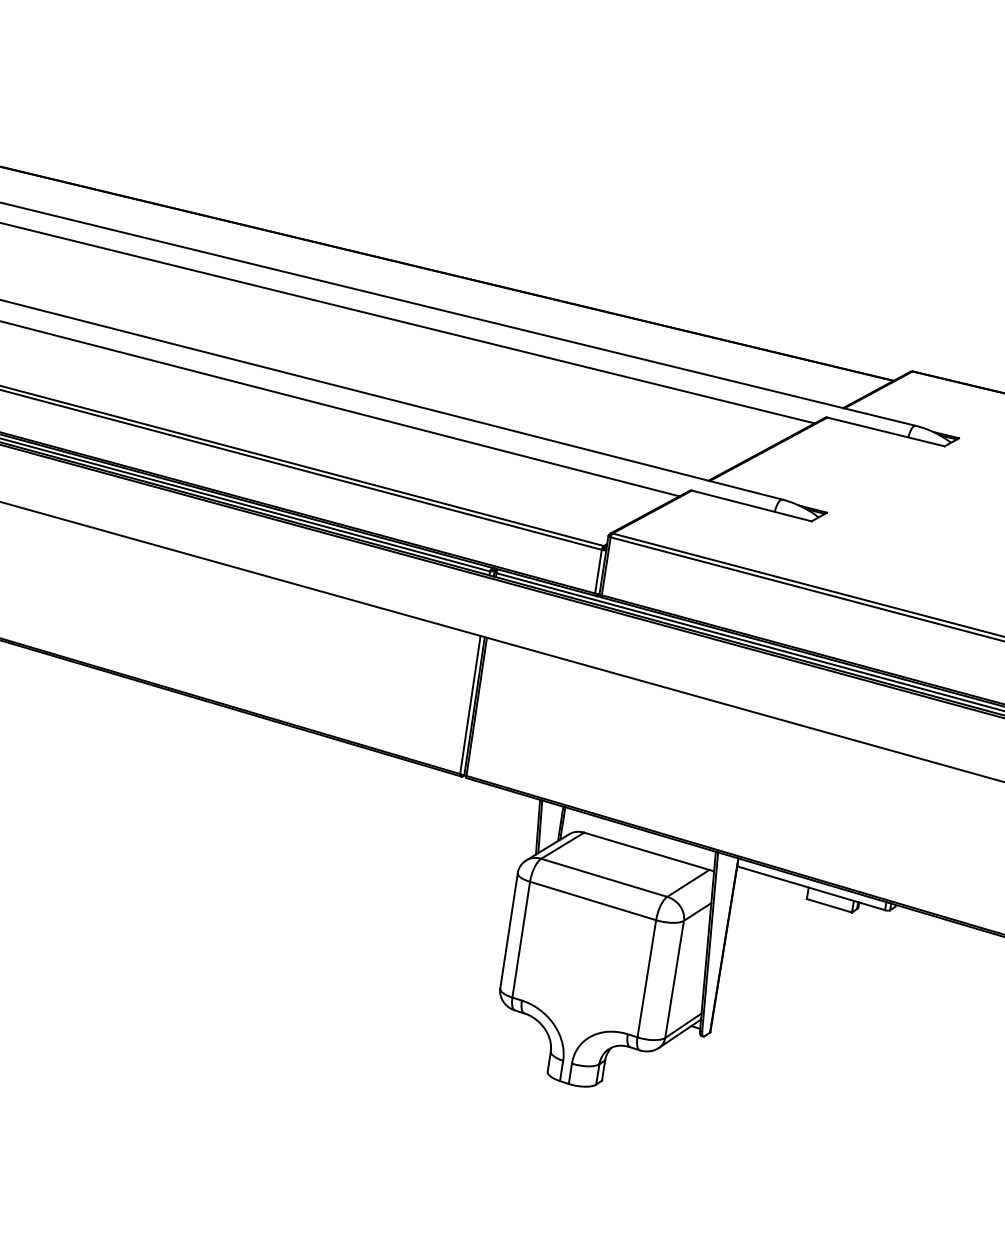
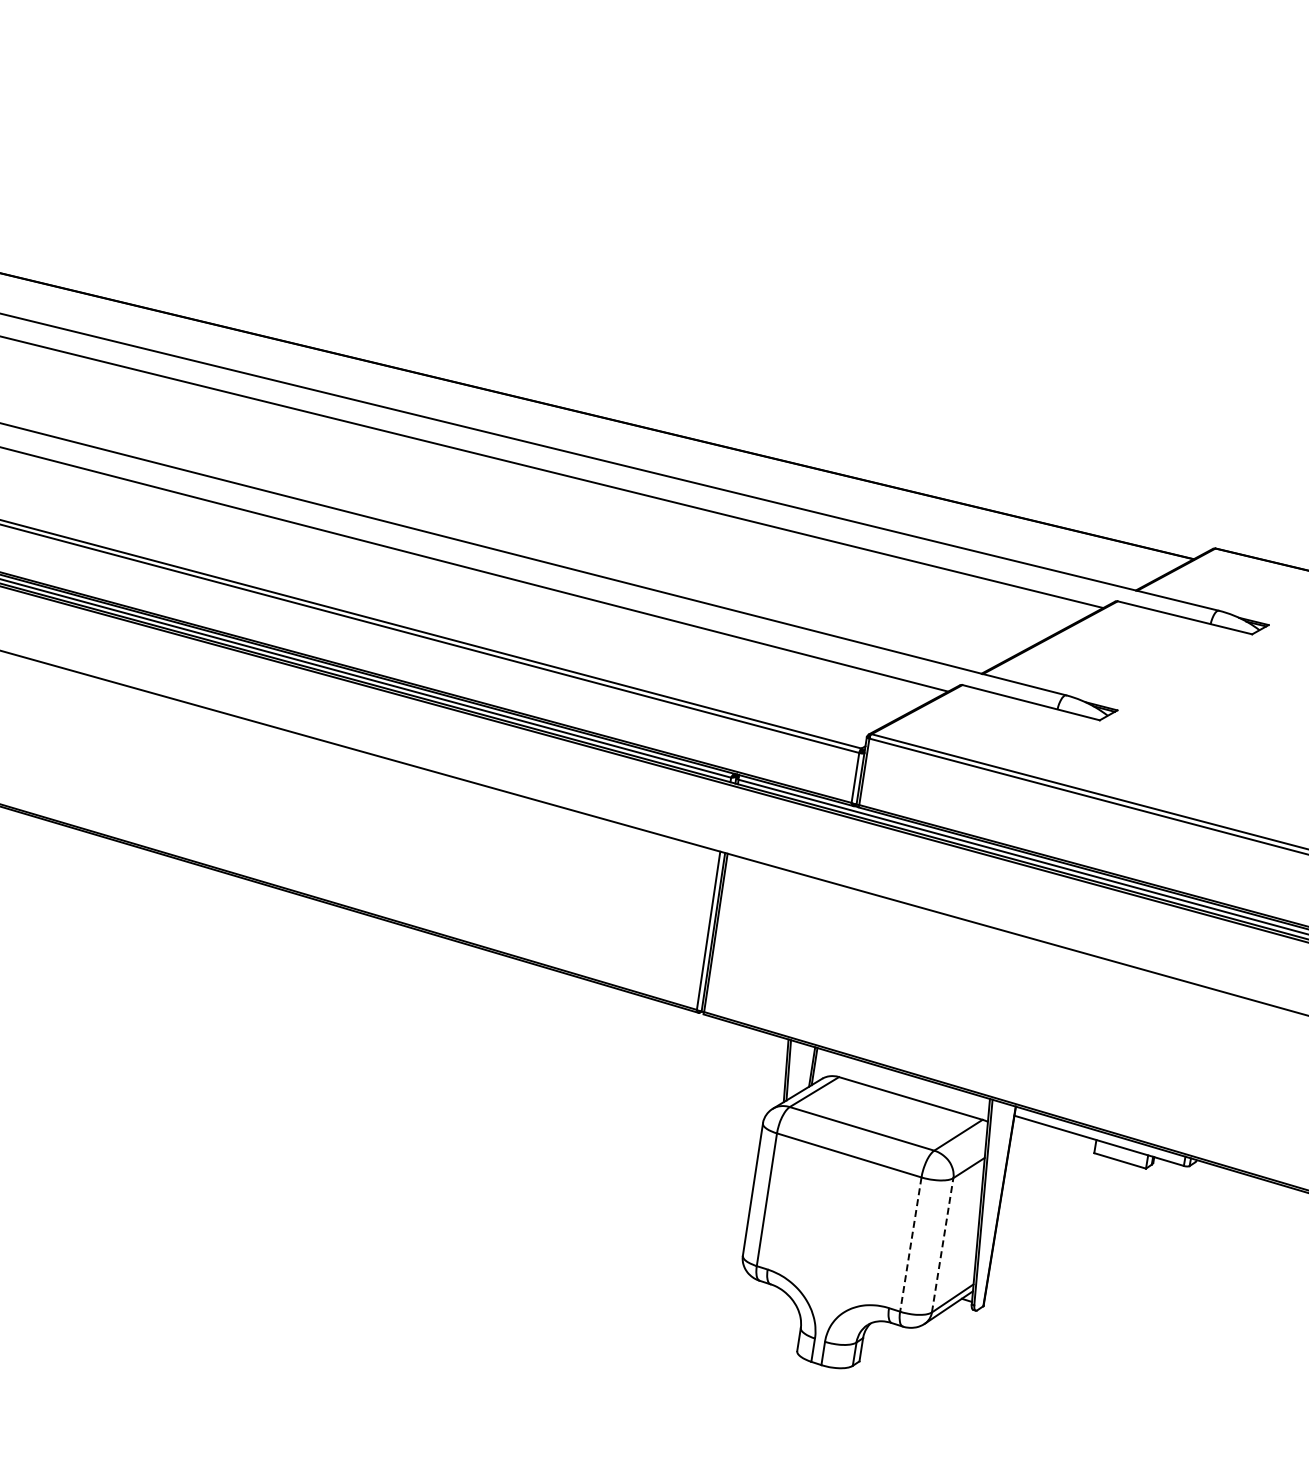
line: (646, 978) -> (910, 1244), solid -> dashed
line: (674, 978) -> (942, 1244), solid -> dashed

